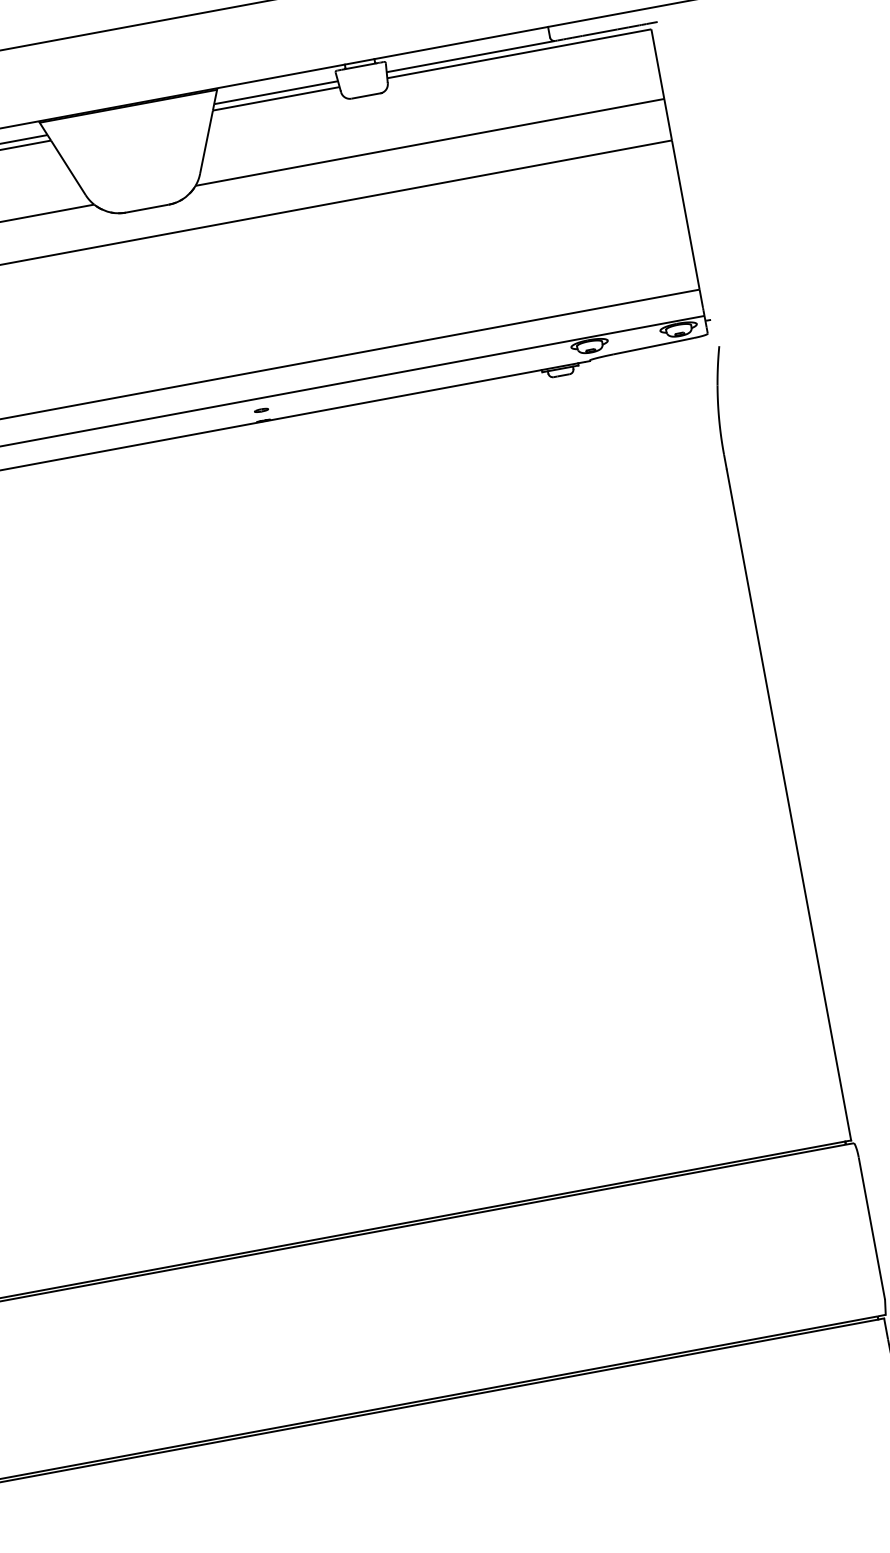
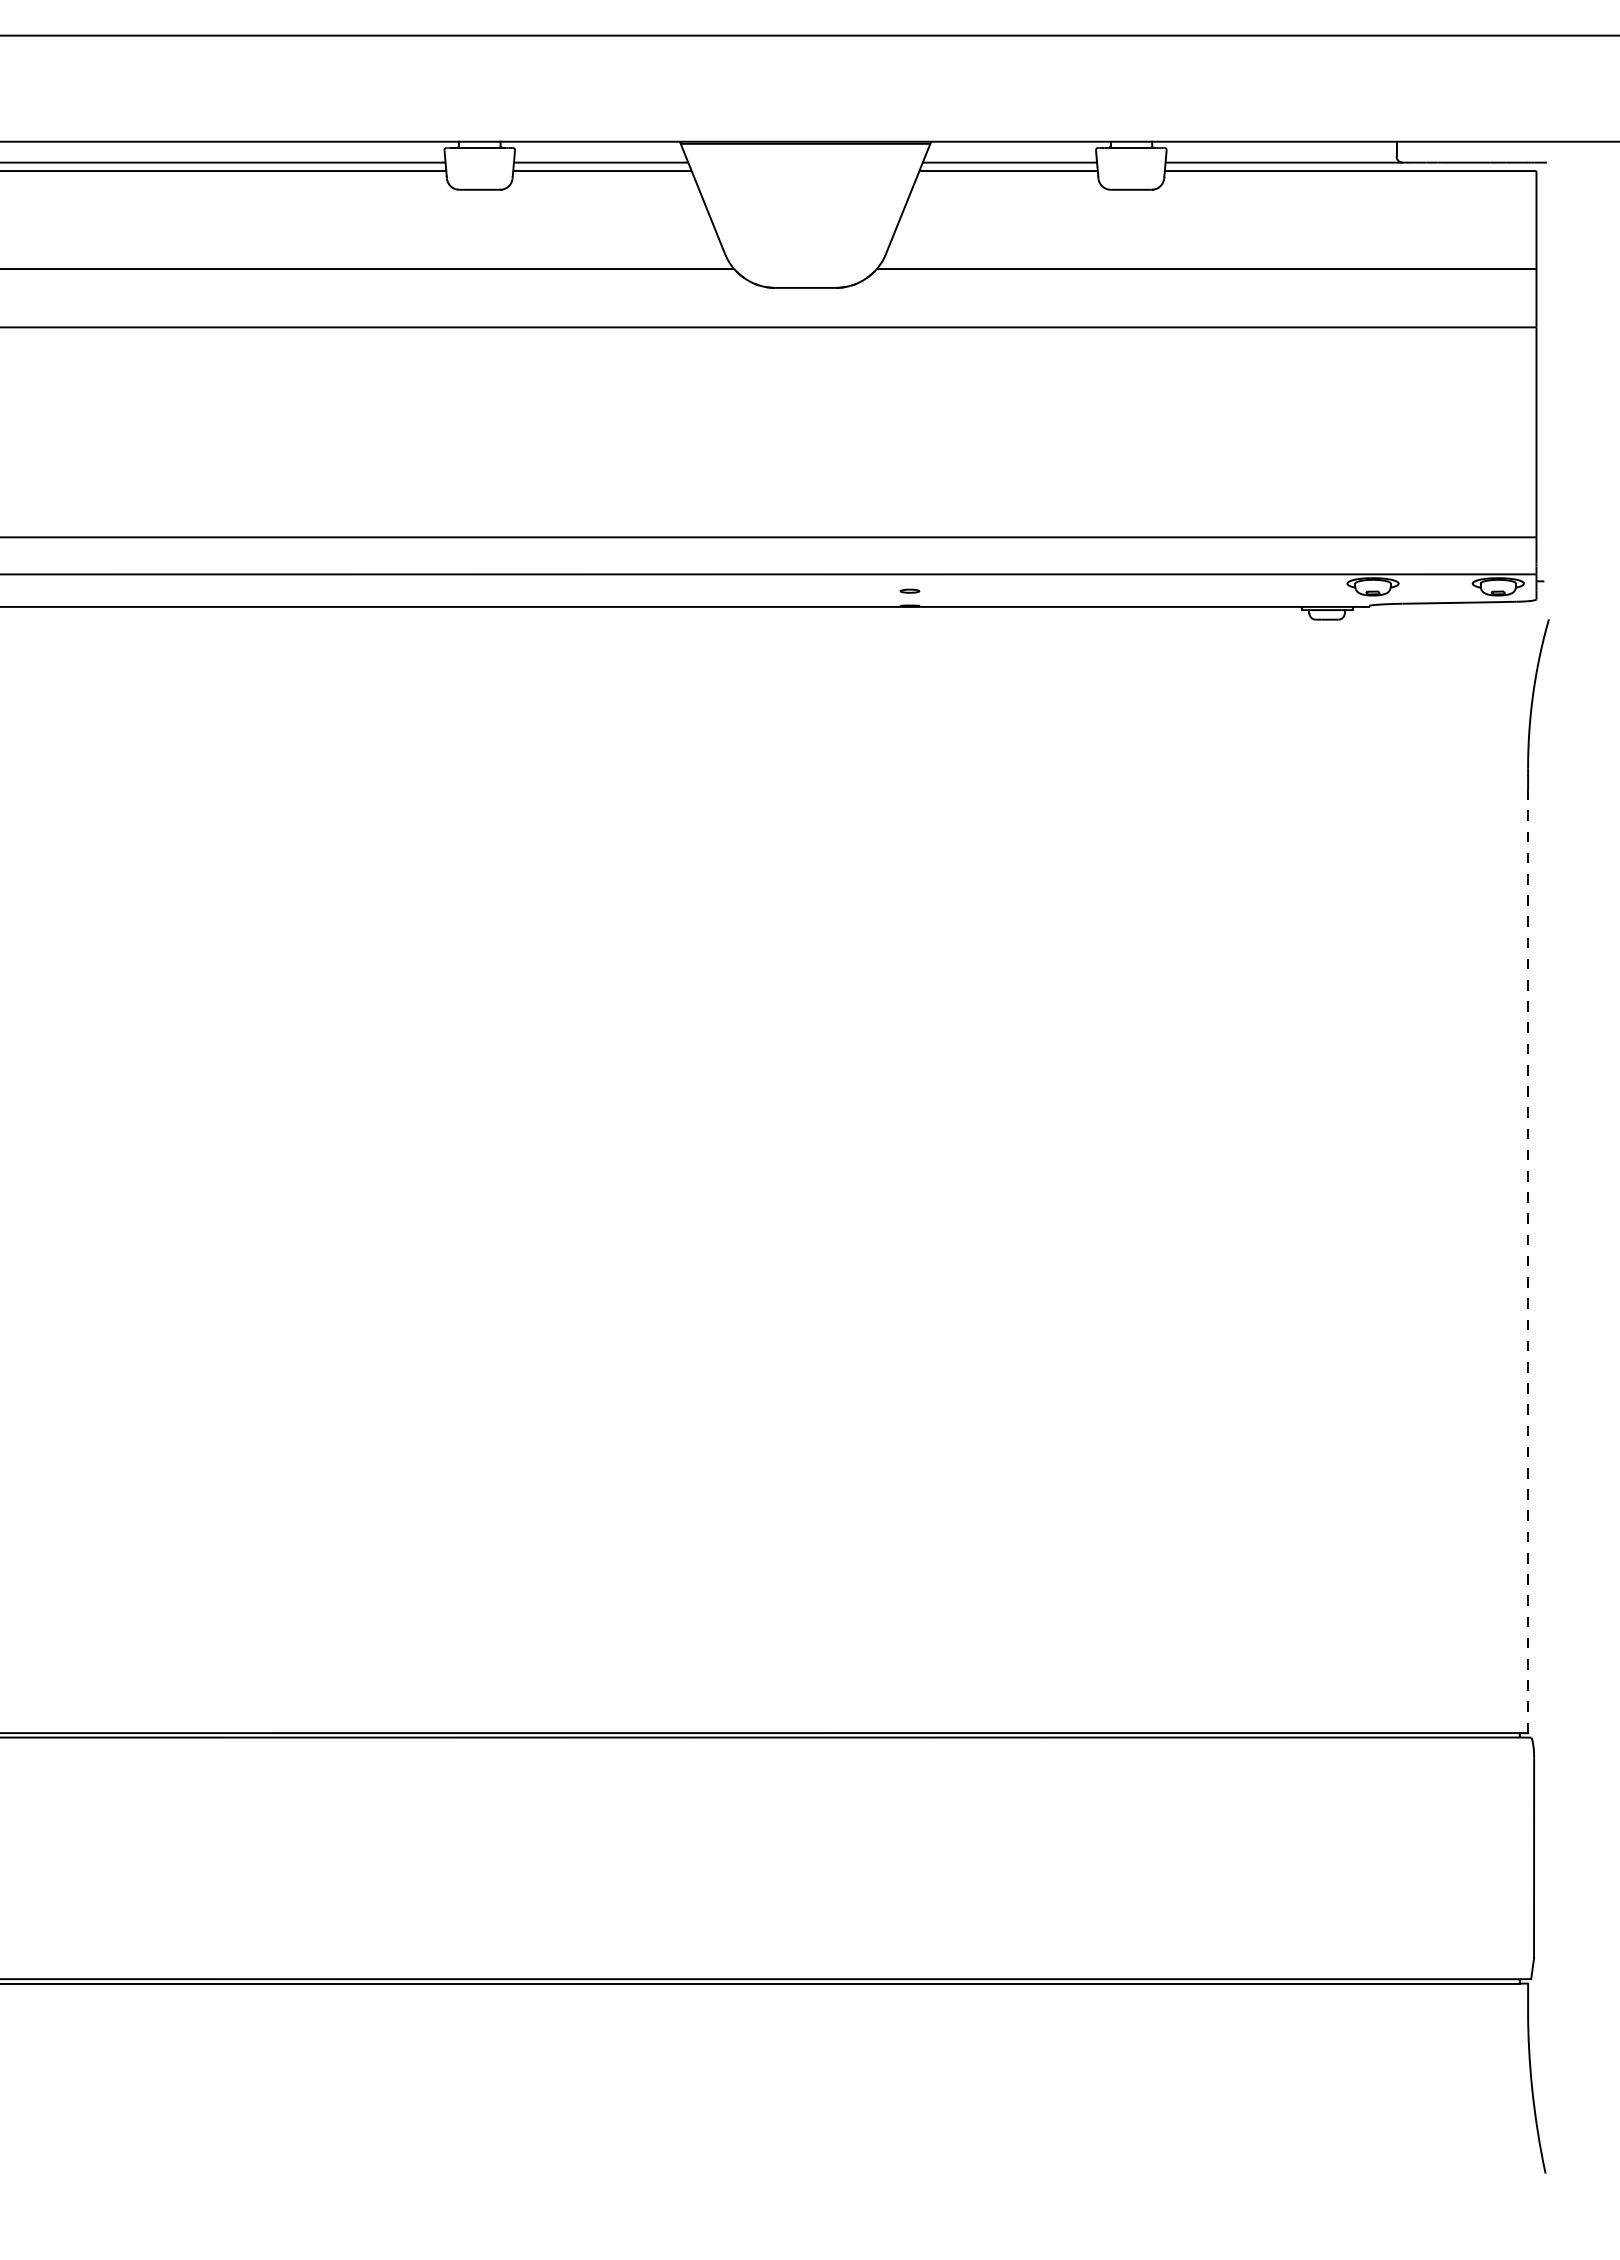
line: (789, 805) -> (1528, 1261), solid -> dashed

